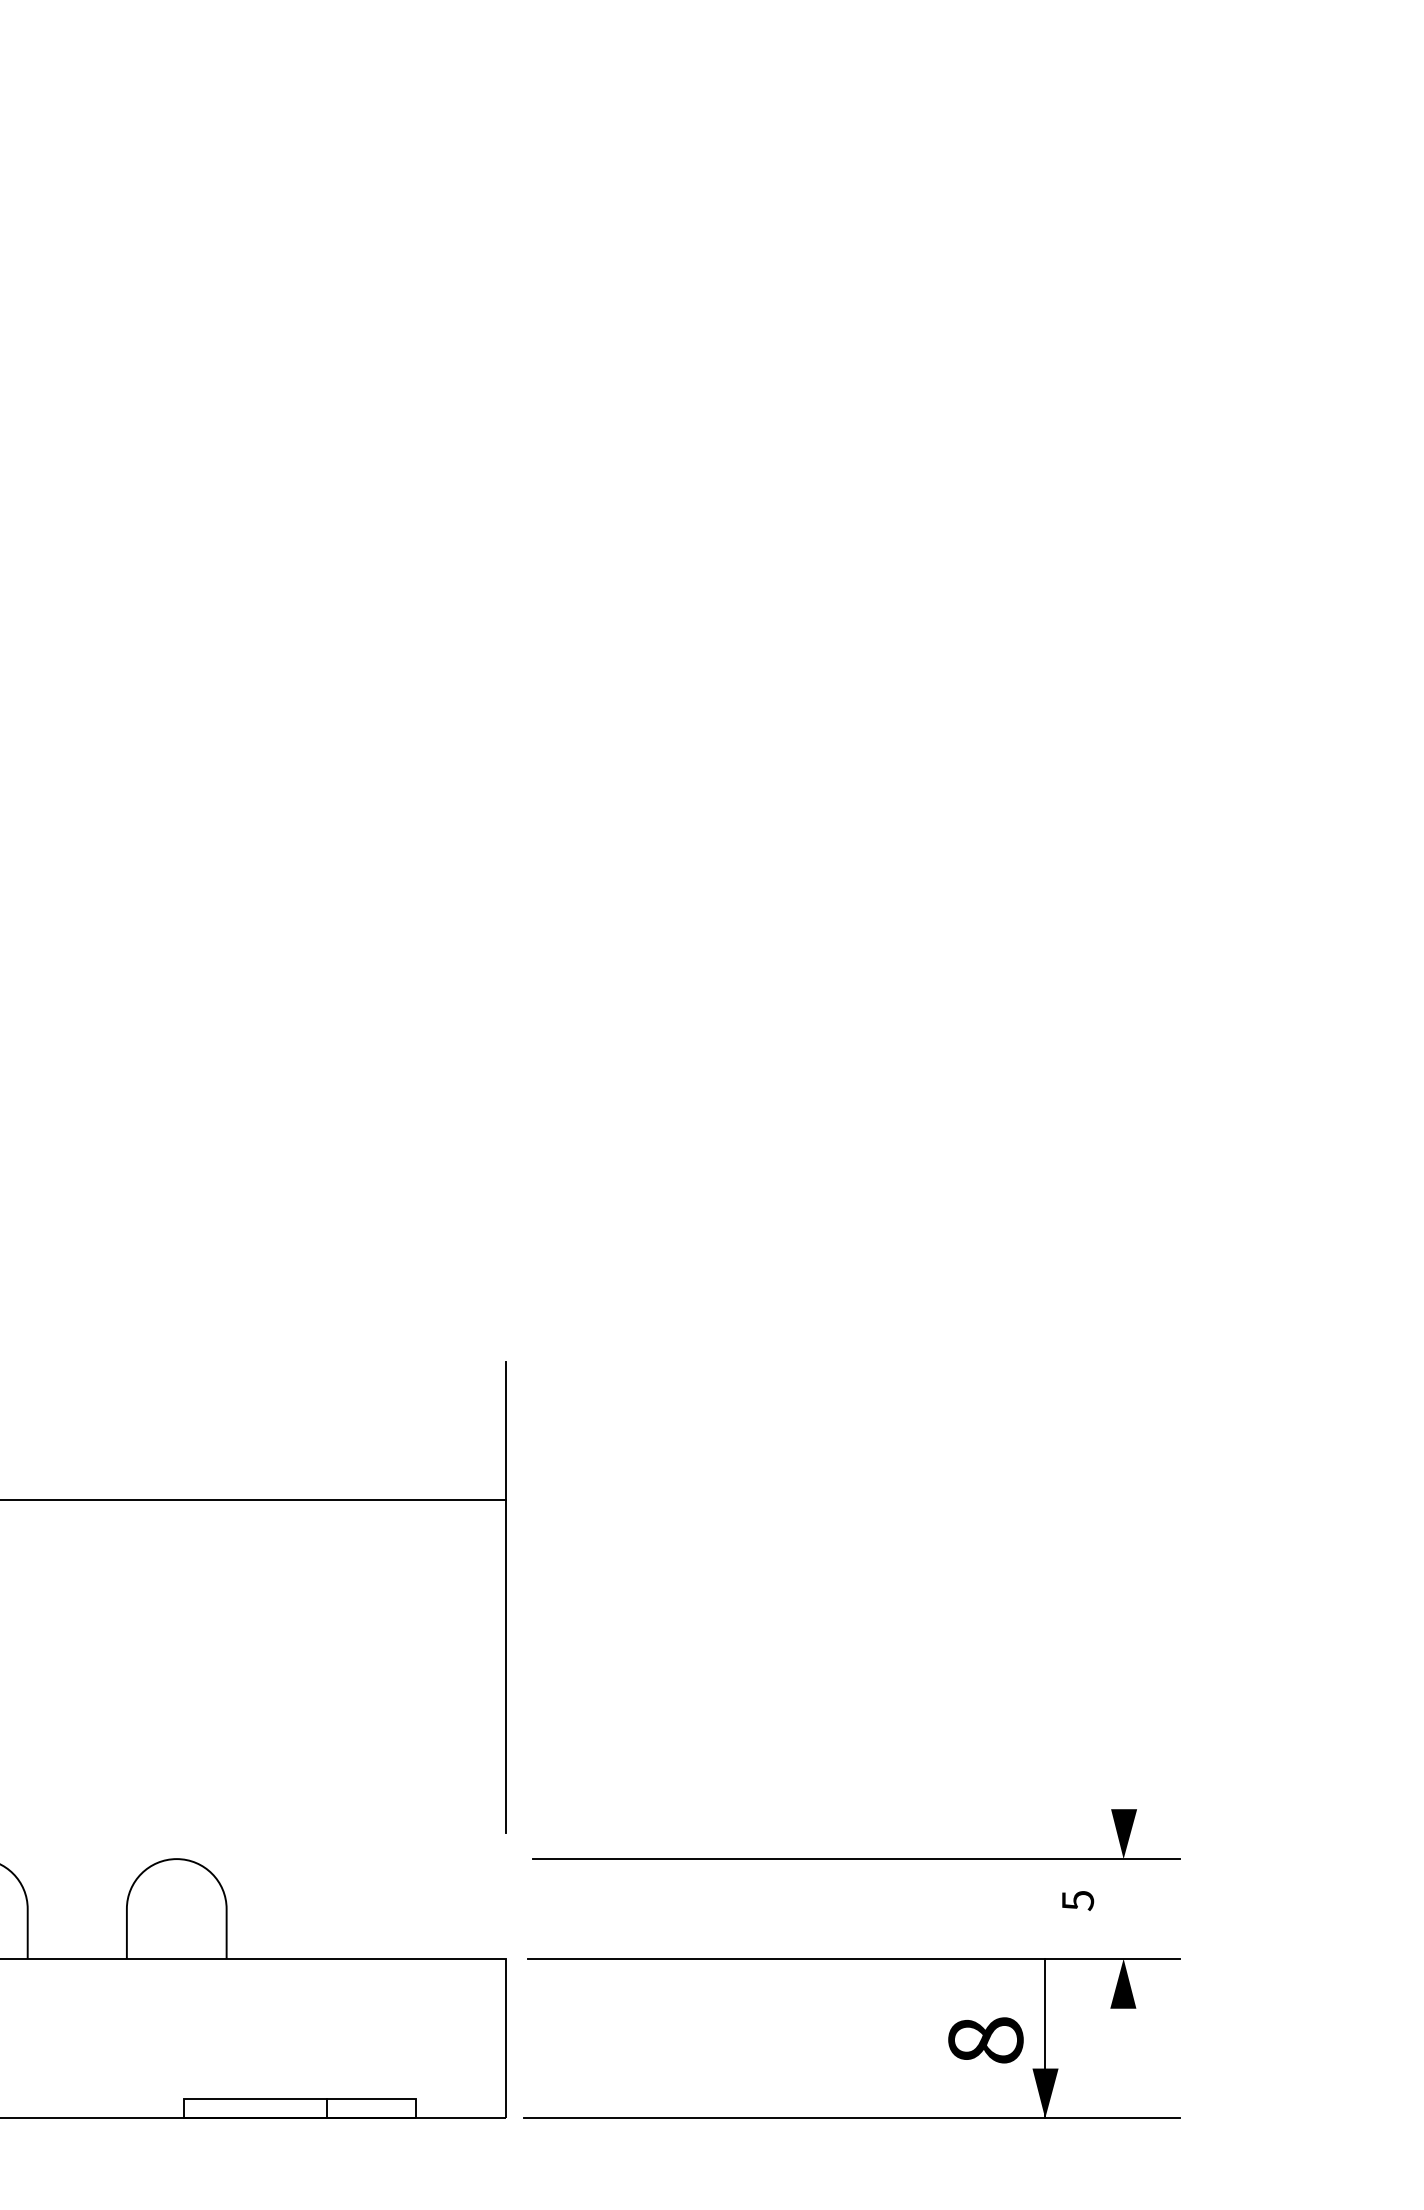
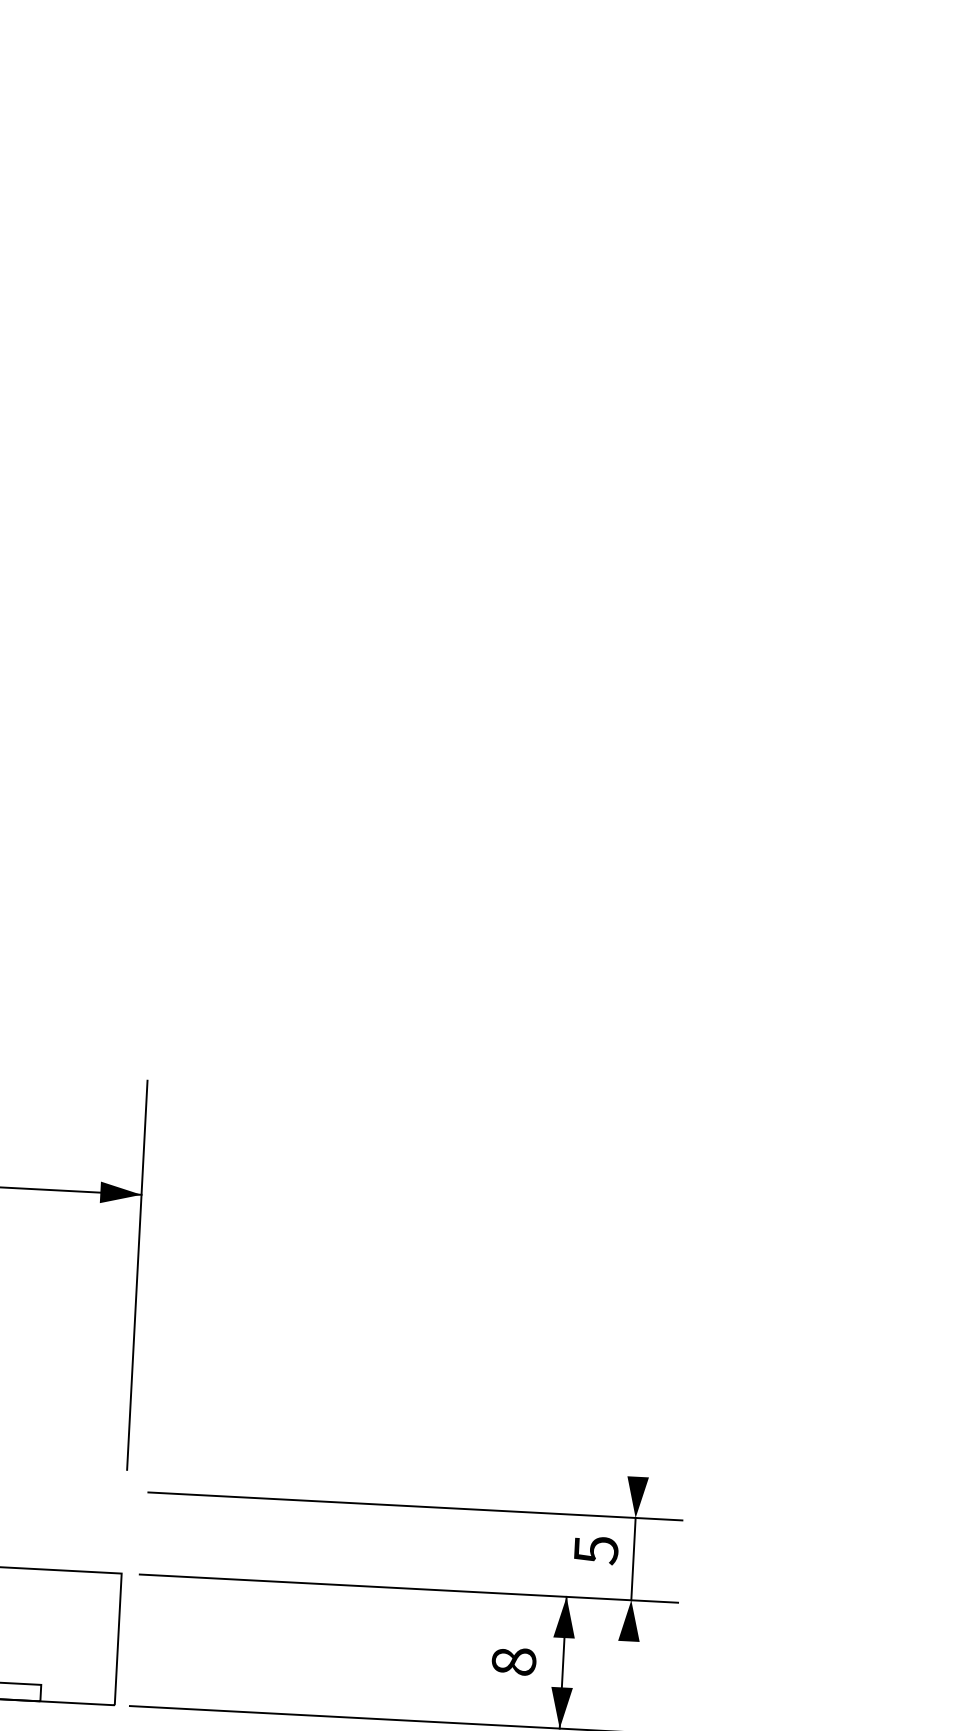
fill: (480, 1499) -> (120, 1193), added
part: (1077, 1900) -> (595, 1550), size x1.67
line: (1123, 1908) -> (633, 1558), added
fill: (1044, 1983) -> (564, 1617), added
part: (985, 2040) -> (513, 1661), size x0.71

